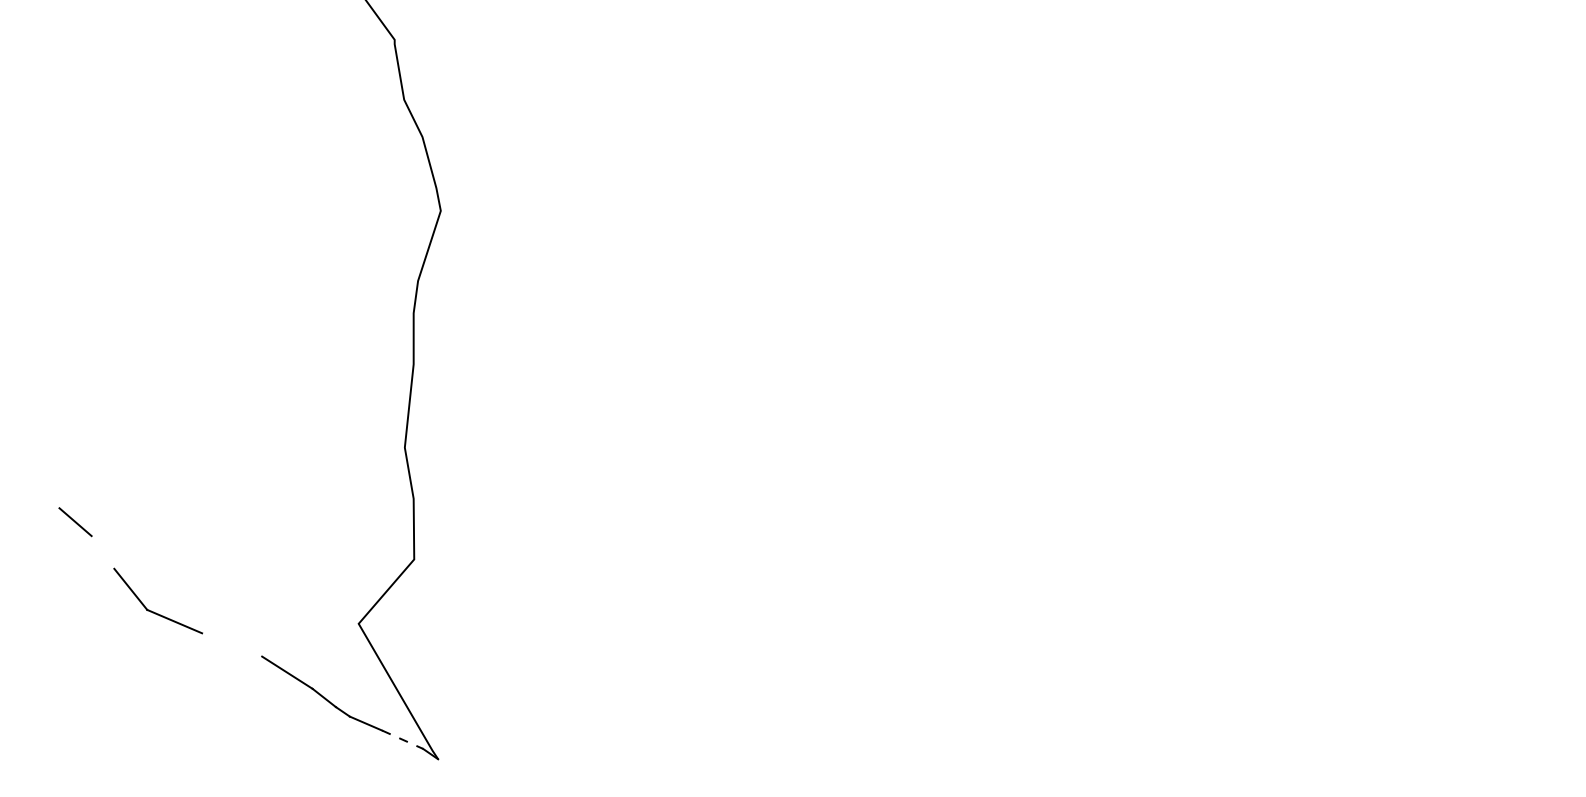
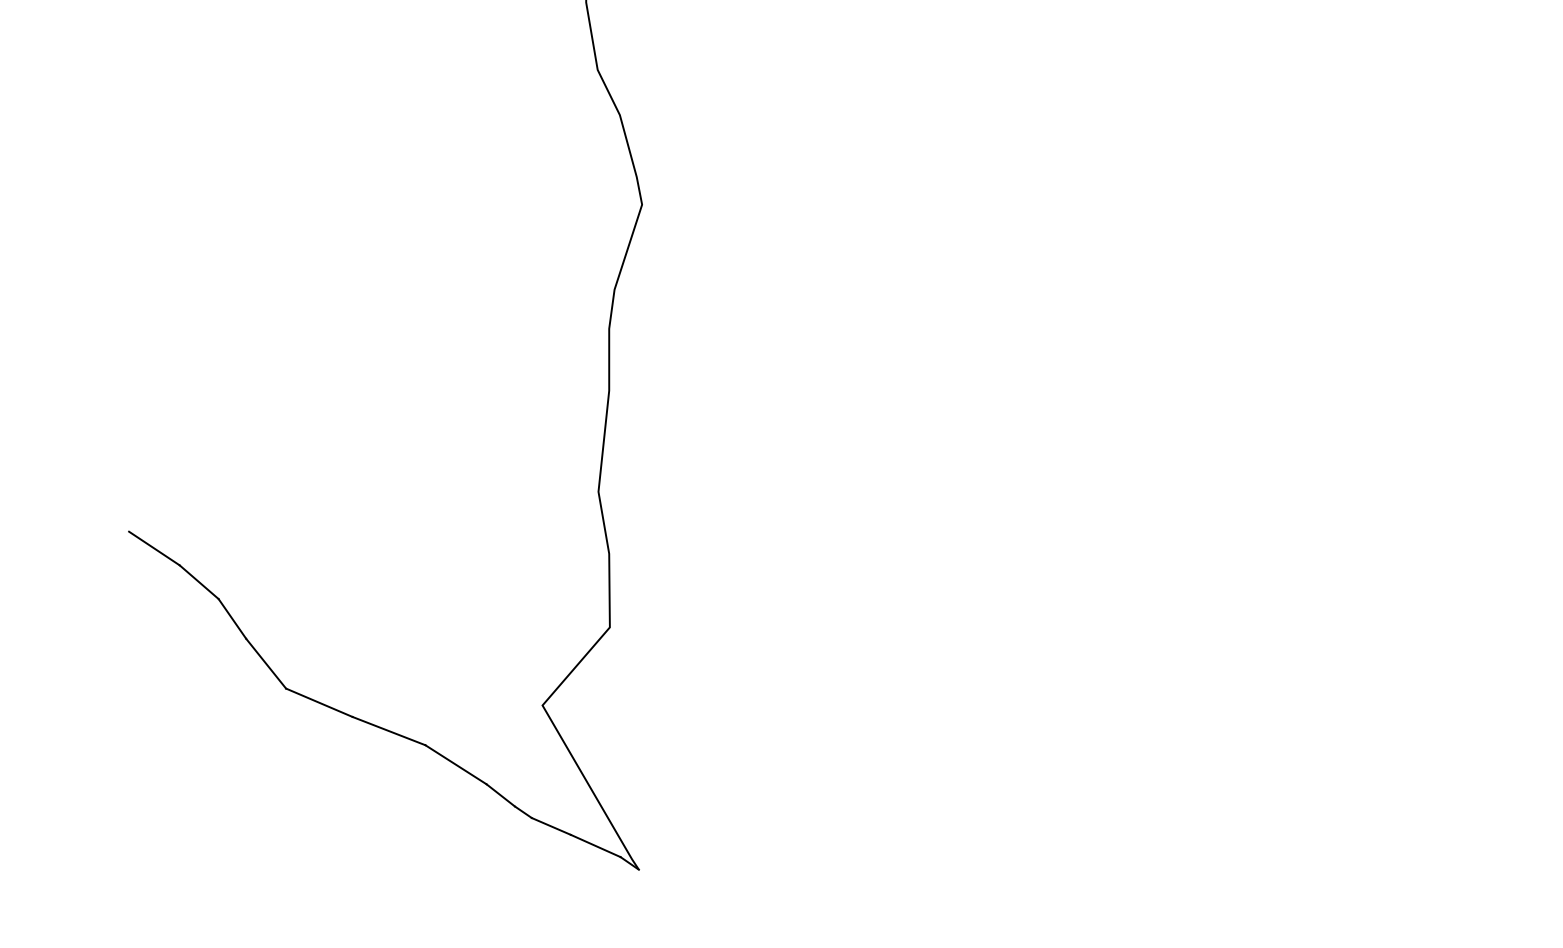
line: (38, 494) -> (154, 548), added
line: (102, 552) -> (231, 618), added
line: (232, 644) -> (389, 730), added
line: (403, 739) -> (596, 845), dashed -> solid

